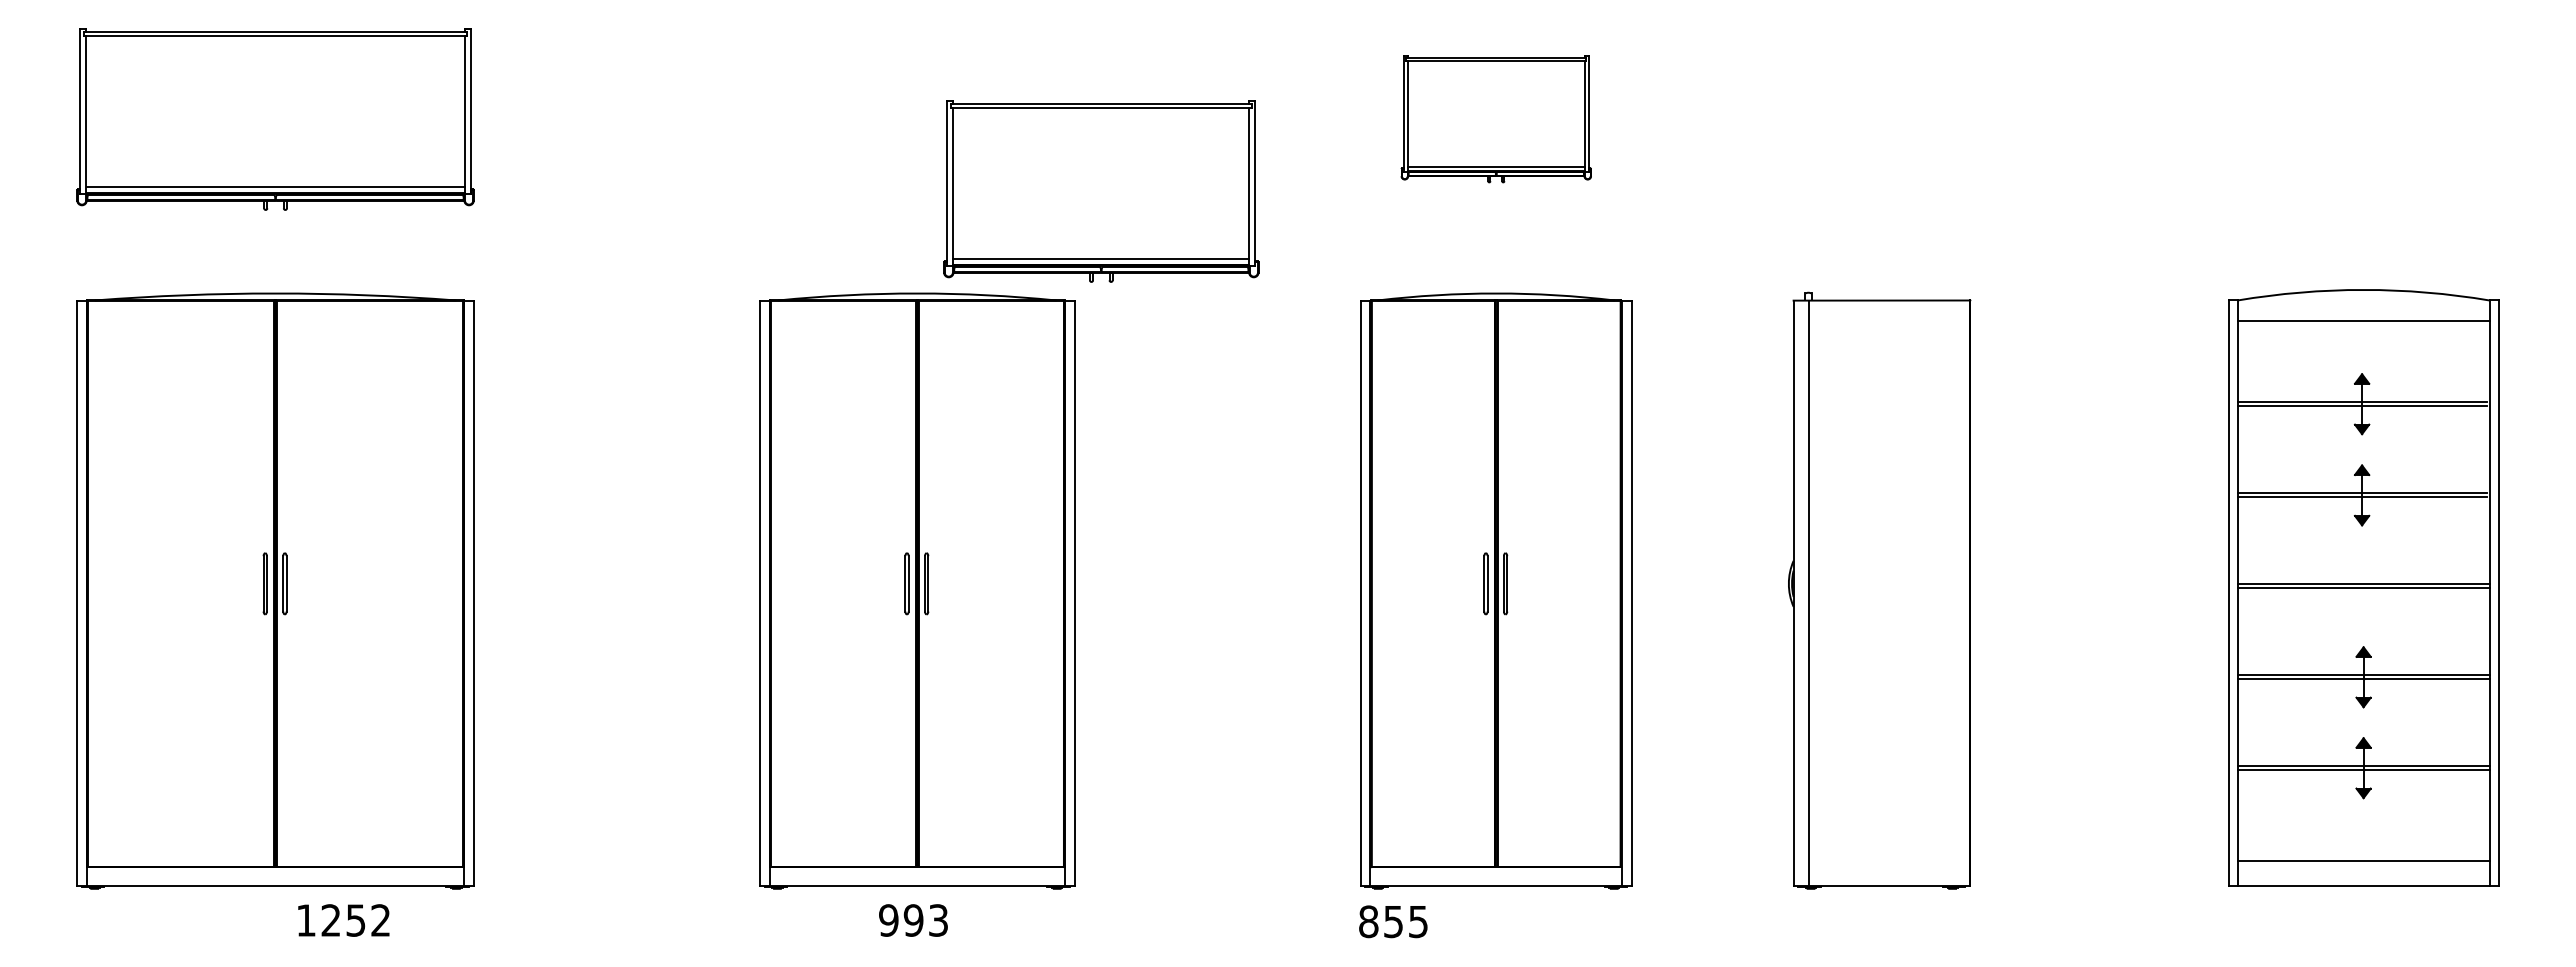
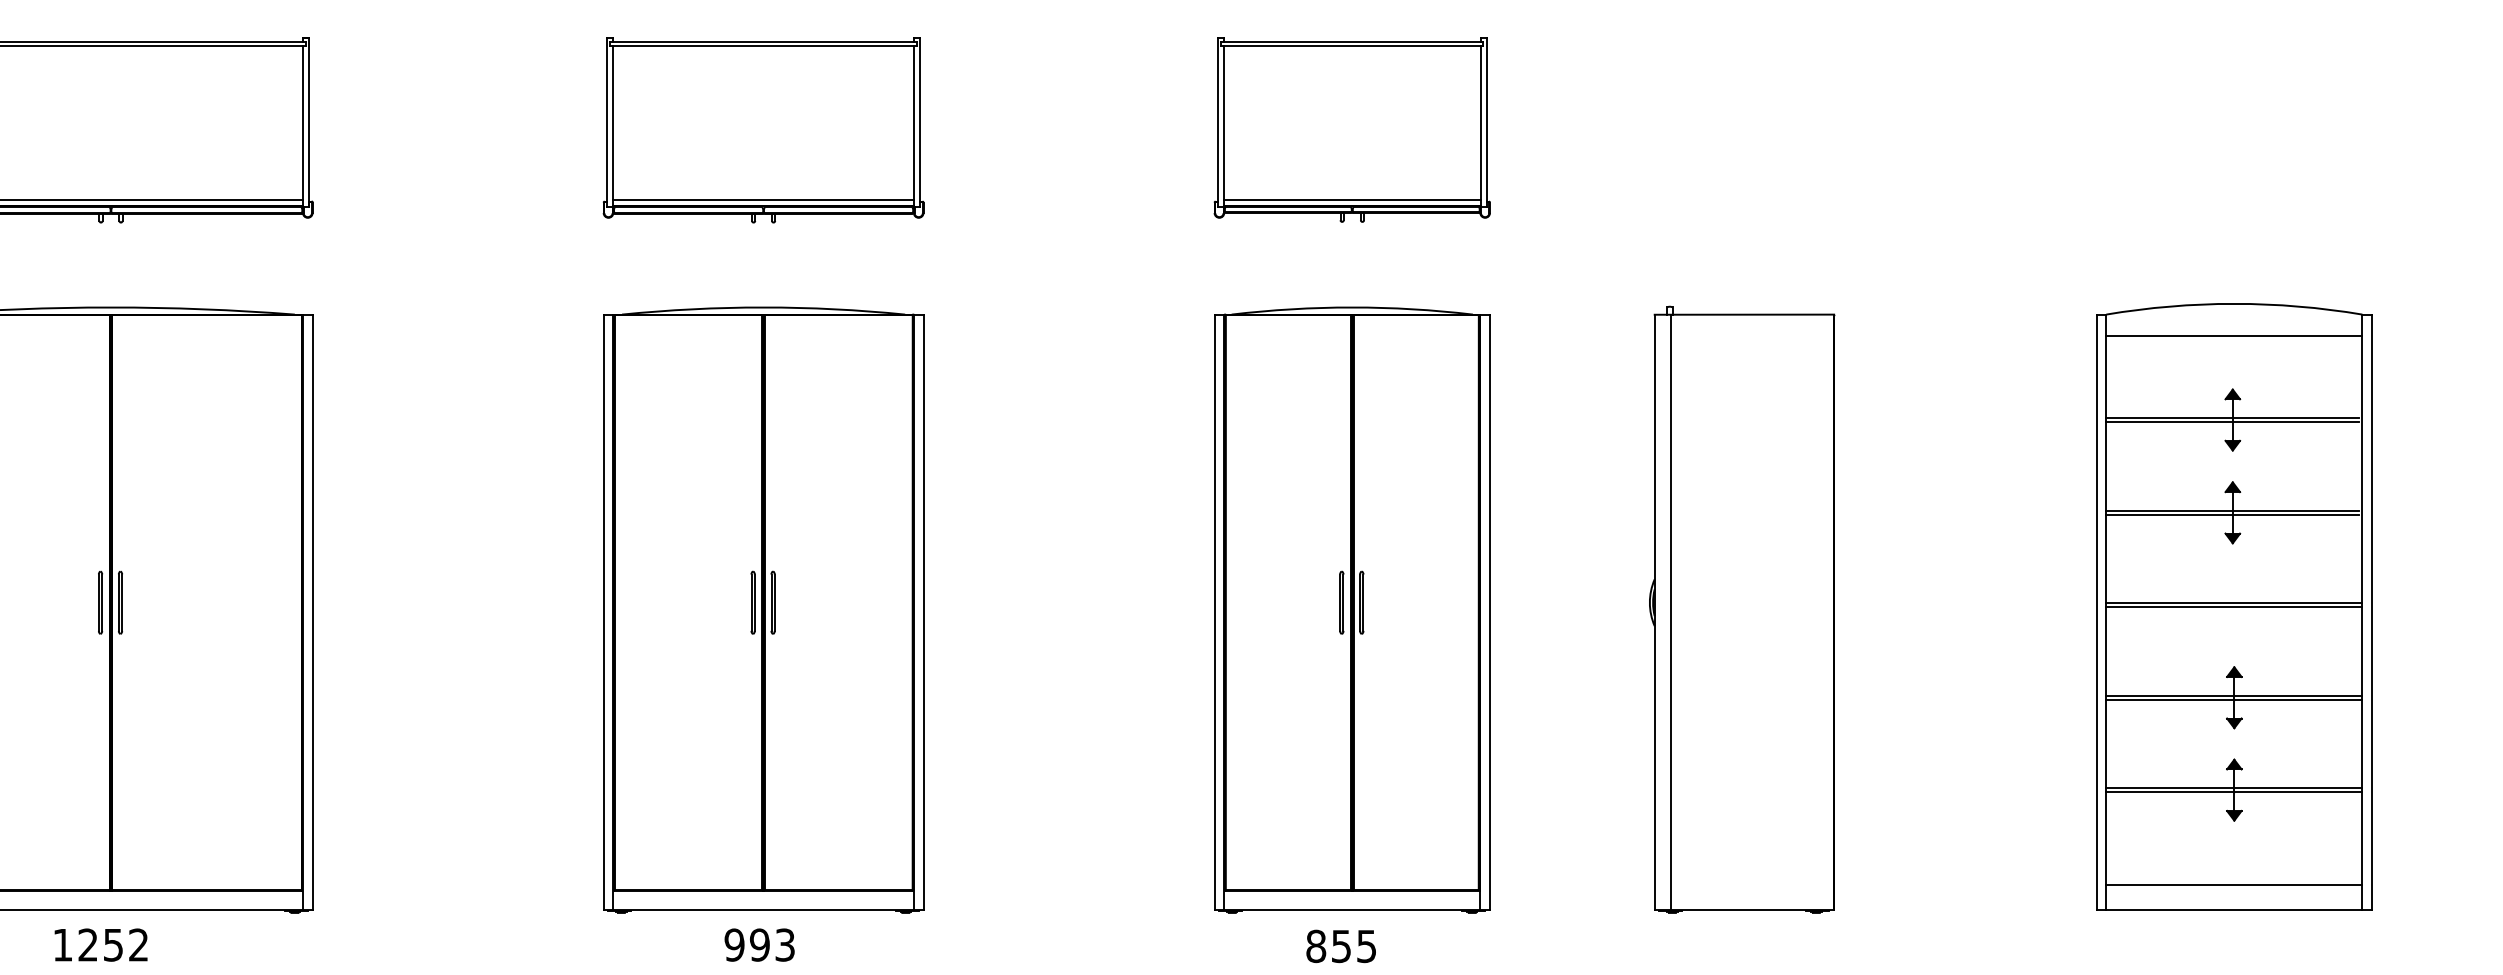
part: (1496, 119) -> (1352, 130), size x1.43
part: (1101, 191) -> (763, 130), moved
text: (343, 920) -> (100, 945), moved
text: (1393, 921) -> (1341, 946), moved

